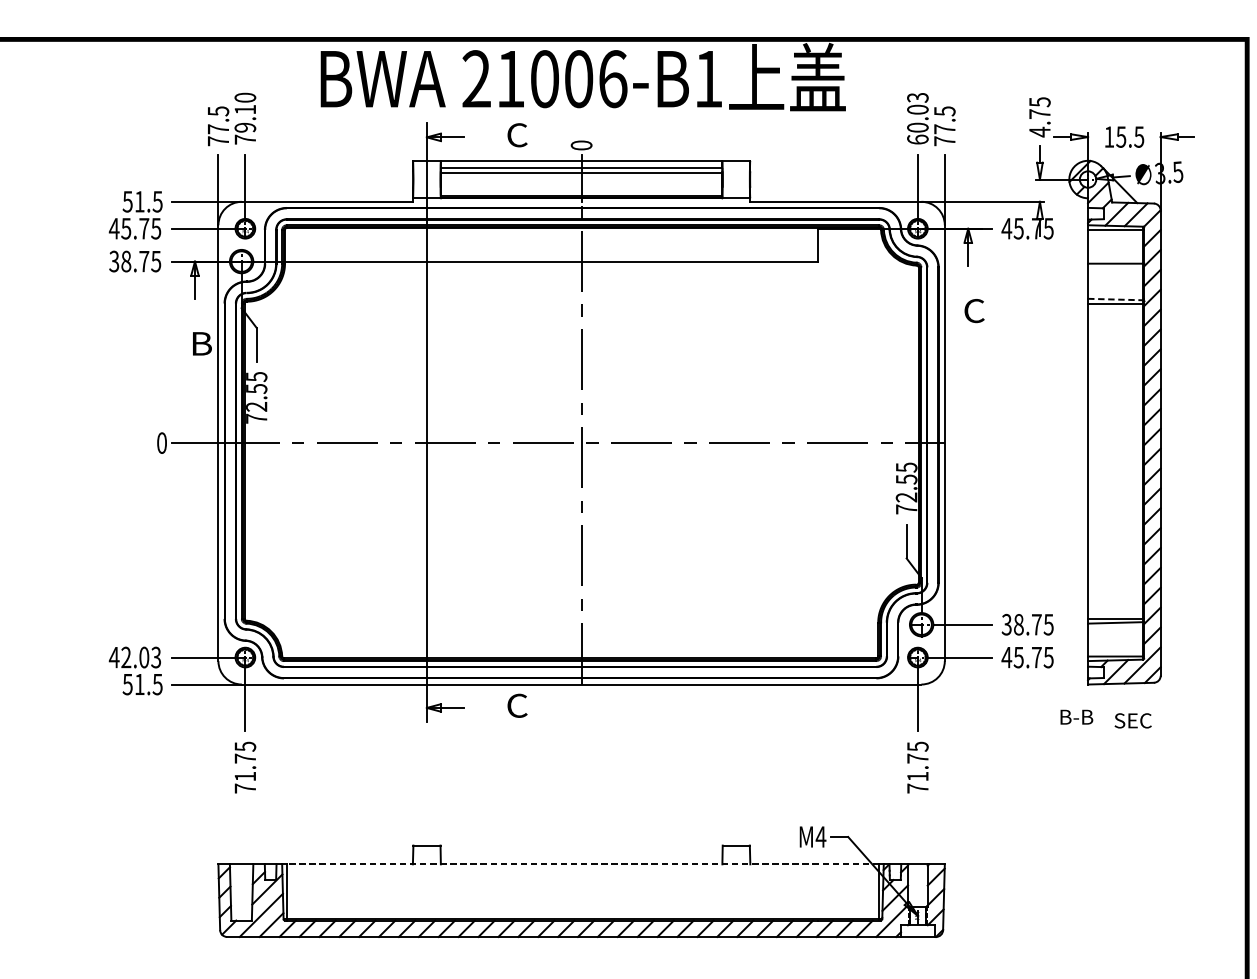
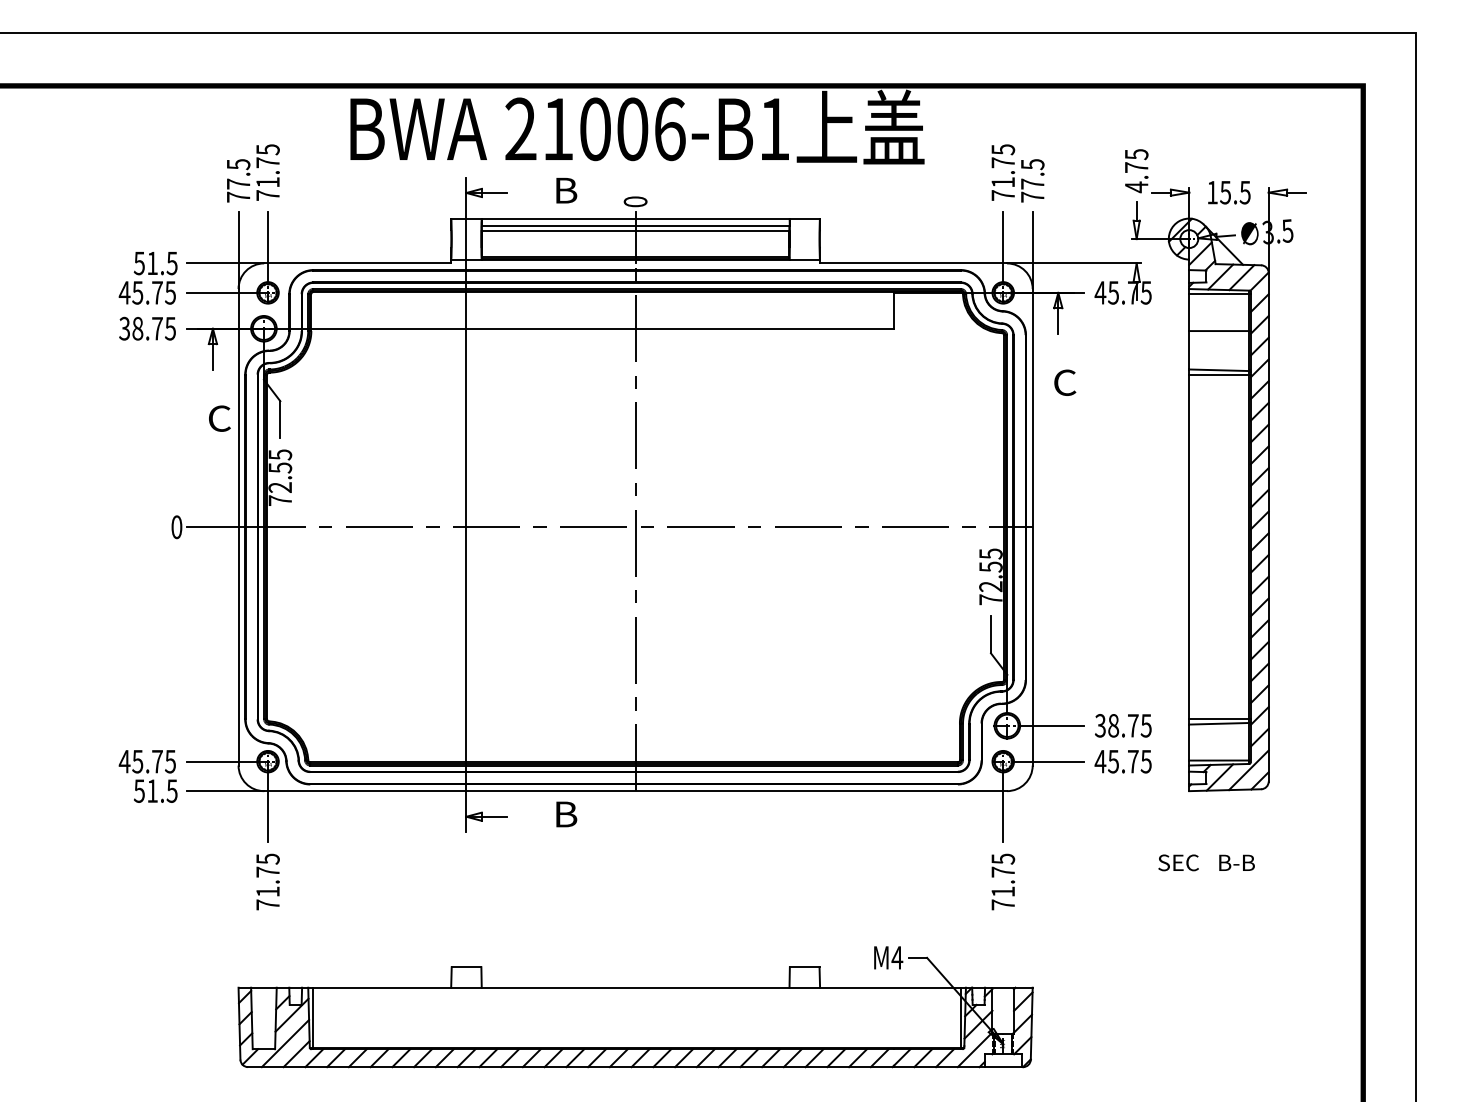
text: (244, 112) -> (267, 165), 79.10 -> 71.75
text: (918, 118) -> (1003, 172), 60.03 -> 71.75
text: (517, 135) -> (565, 190), C -> B
line: (1115, 299) -> (1219, 370), dashed -> solid
text: (201, 343) -> (220, 418), B -> C
text: (140, 657) -> (153, 761), 42.03 -> 45.75
text: (517, 705) -> (565, 814), C -> B
text: (1076, 716) -> (1236, 862), moved
text: (1133, 720) -> (1178, 862), moved
line: (583, 864) -> (637, 987), dashed -> solid

